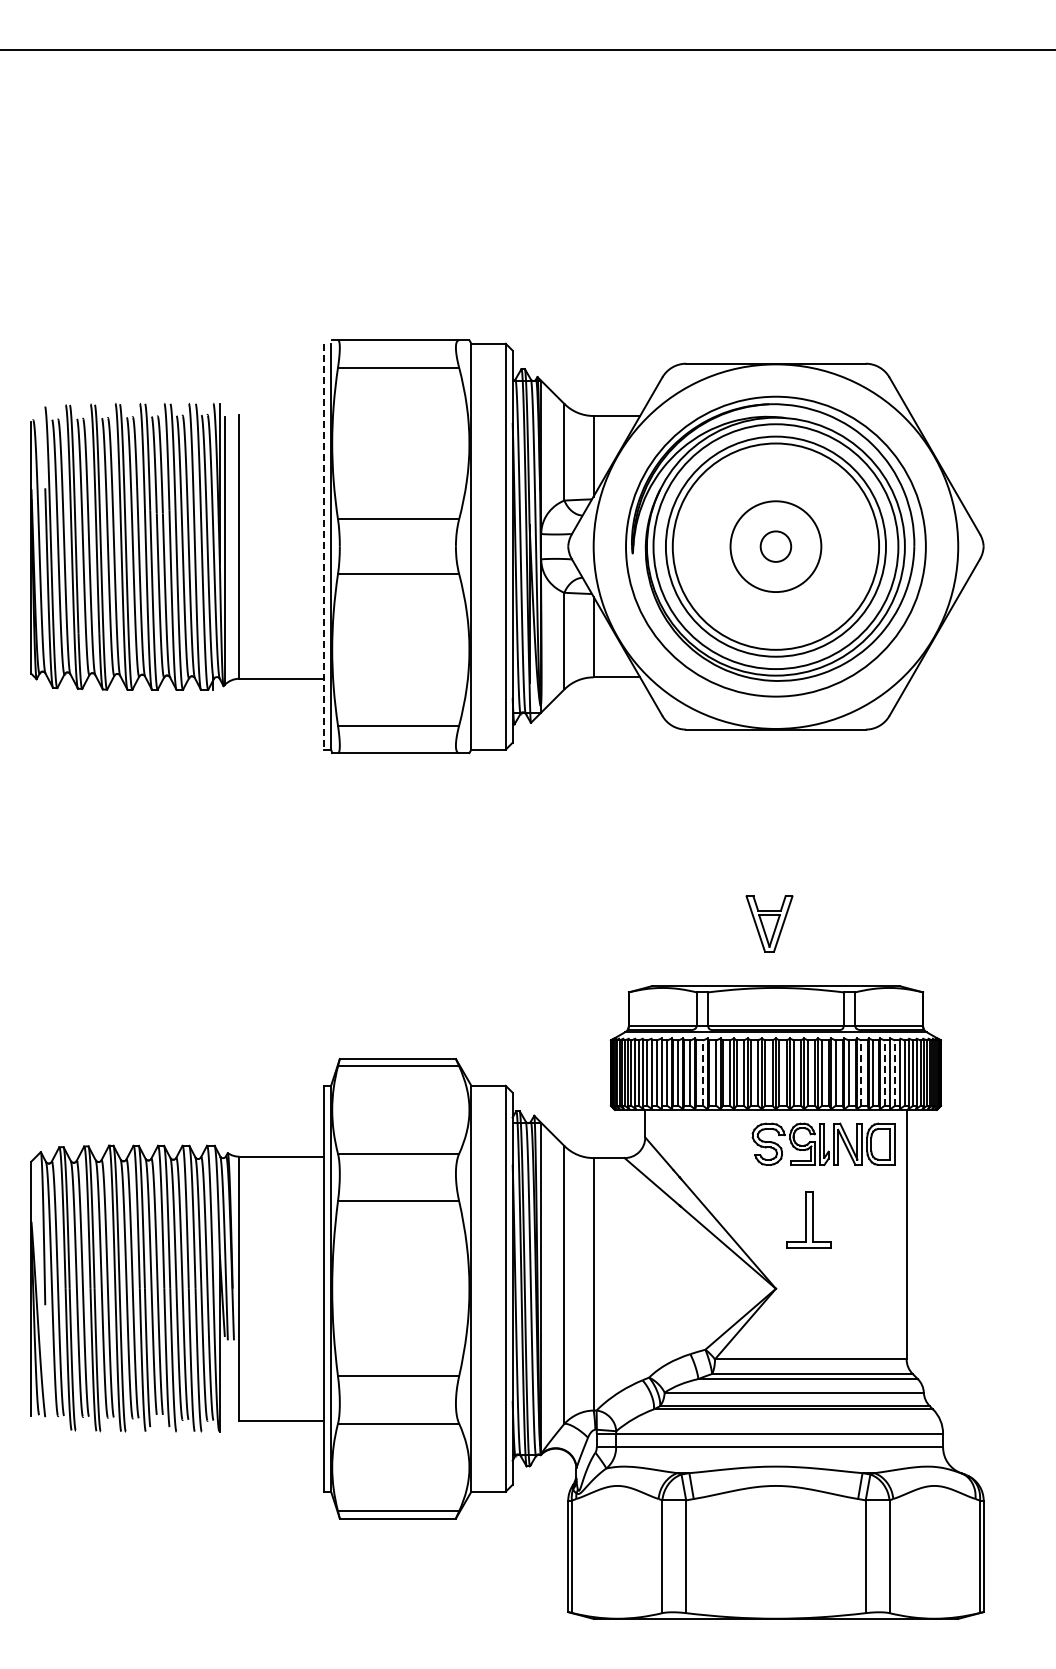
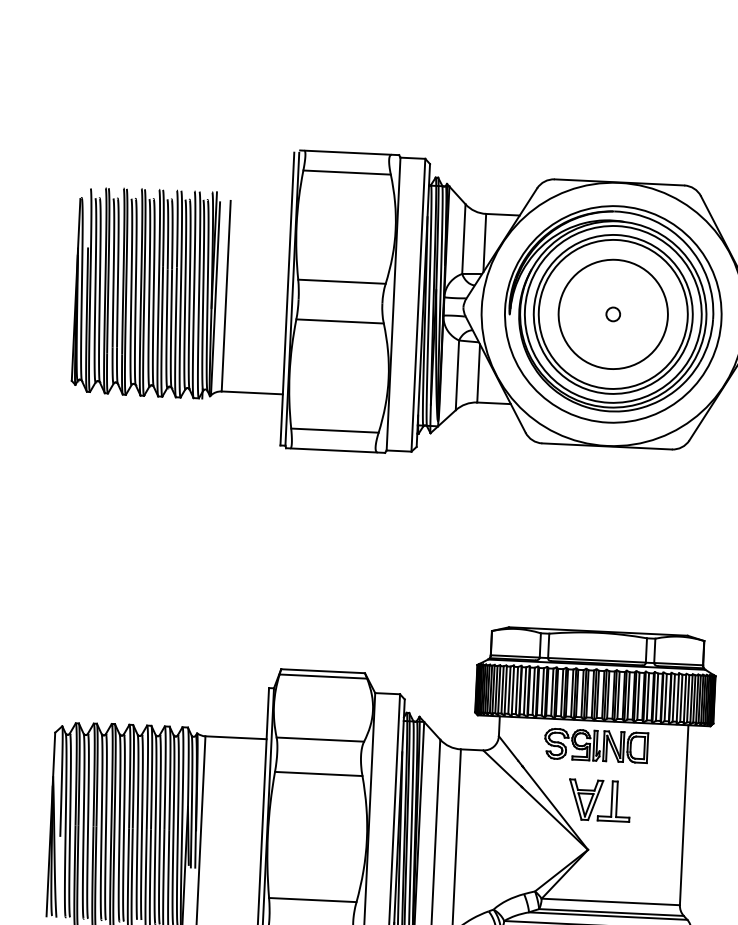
line: (324, 546) -> (287, 298), dashed -> solid
circle: (775, 546) -> (612, 314), size x0.62
circle: (775, 546) -> (612, 314), size x1.67
part: (769, 923) -> (585, 799), moved
line: (703, 1073) -> (543, 692), dashed -> solid
line: (861, 1073) -> (657, 697), dashed -> solid
line: (884, 1073) -> (673, 698), dashed -> solid
line: (895, 1073) -> (681, 698), dashed -> solid
part: (823, 1143) -> (596, 745), moved

